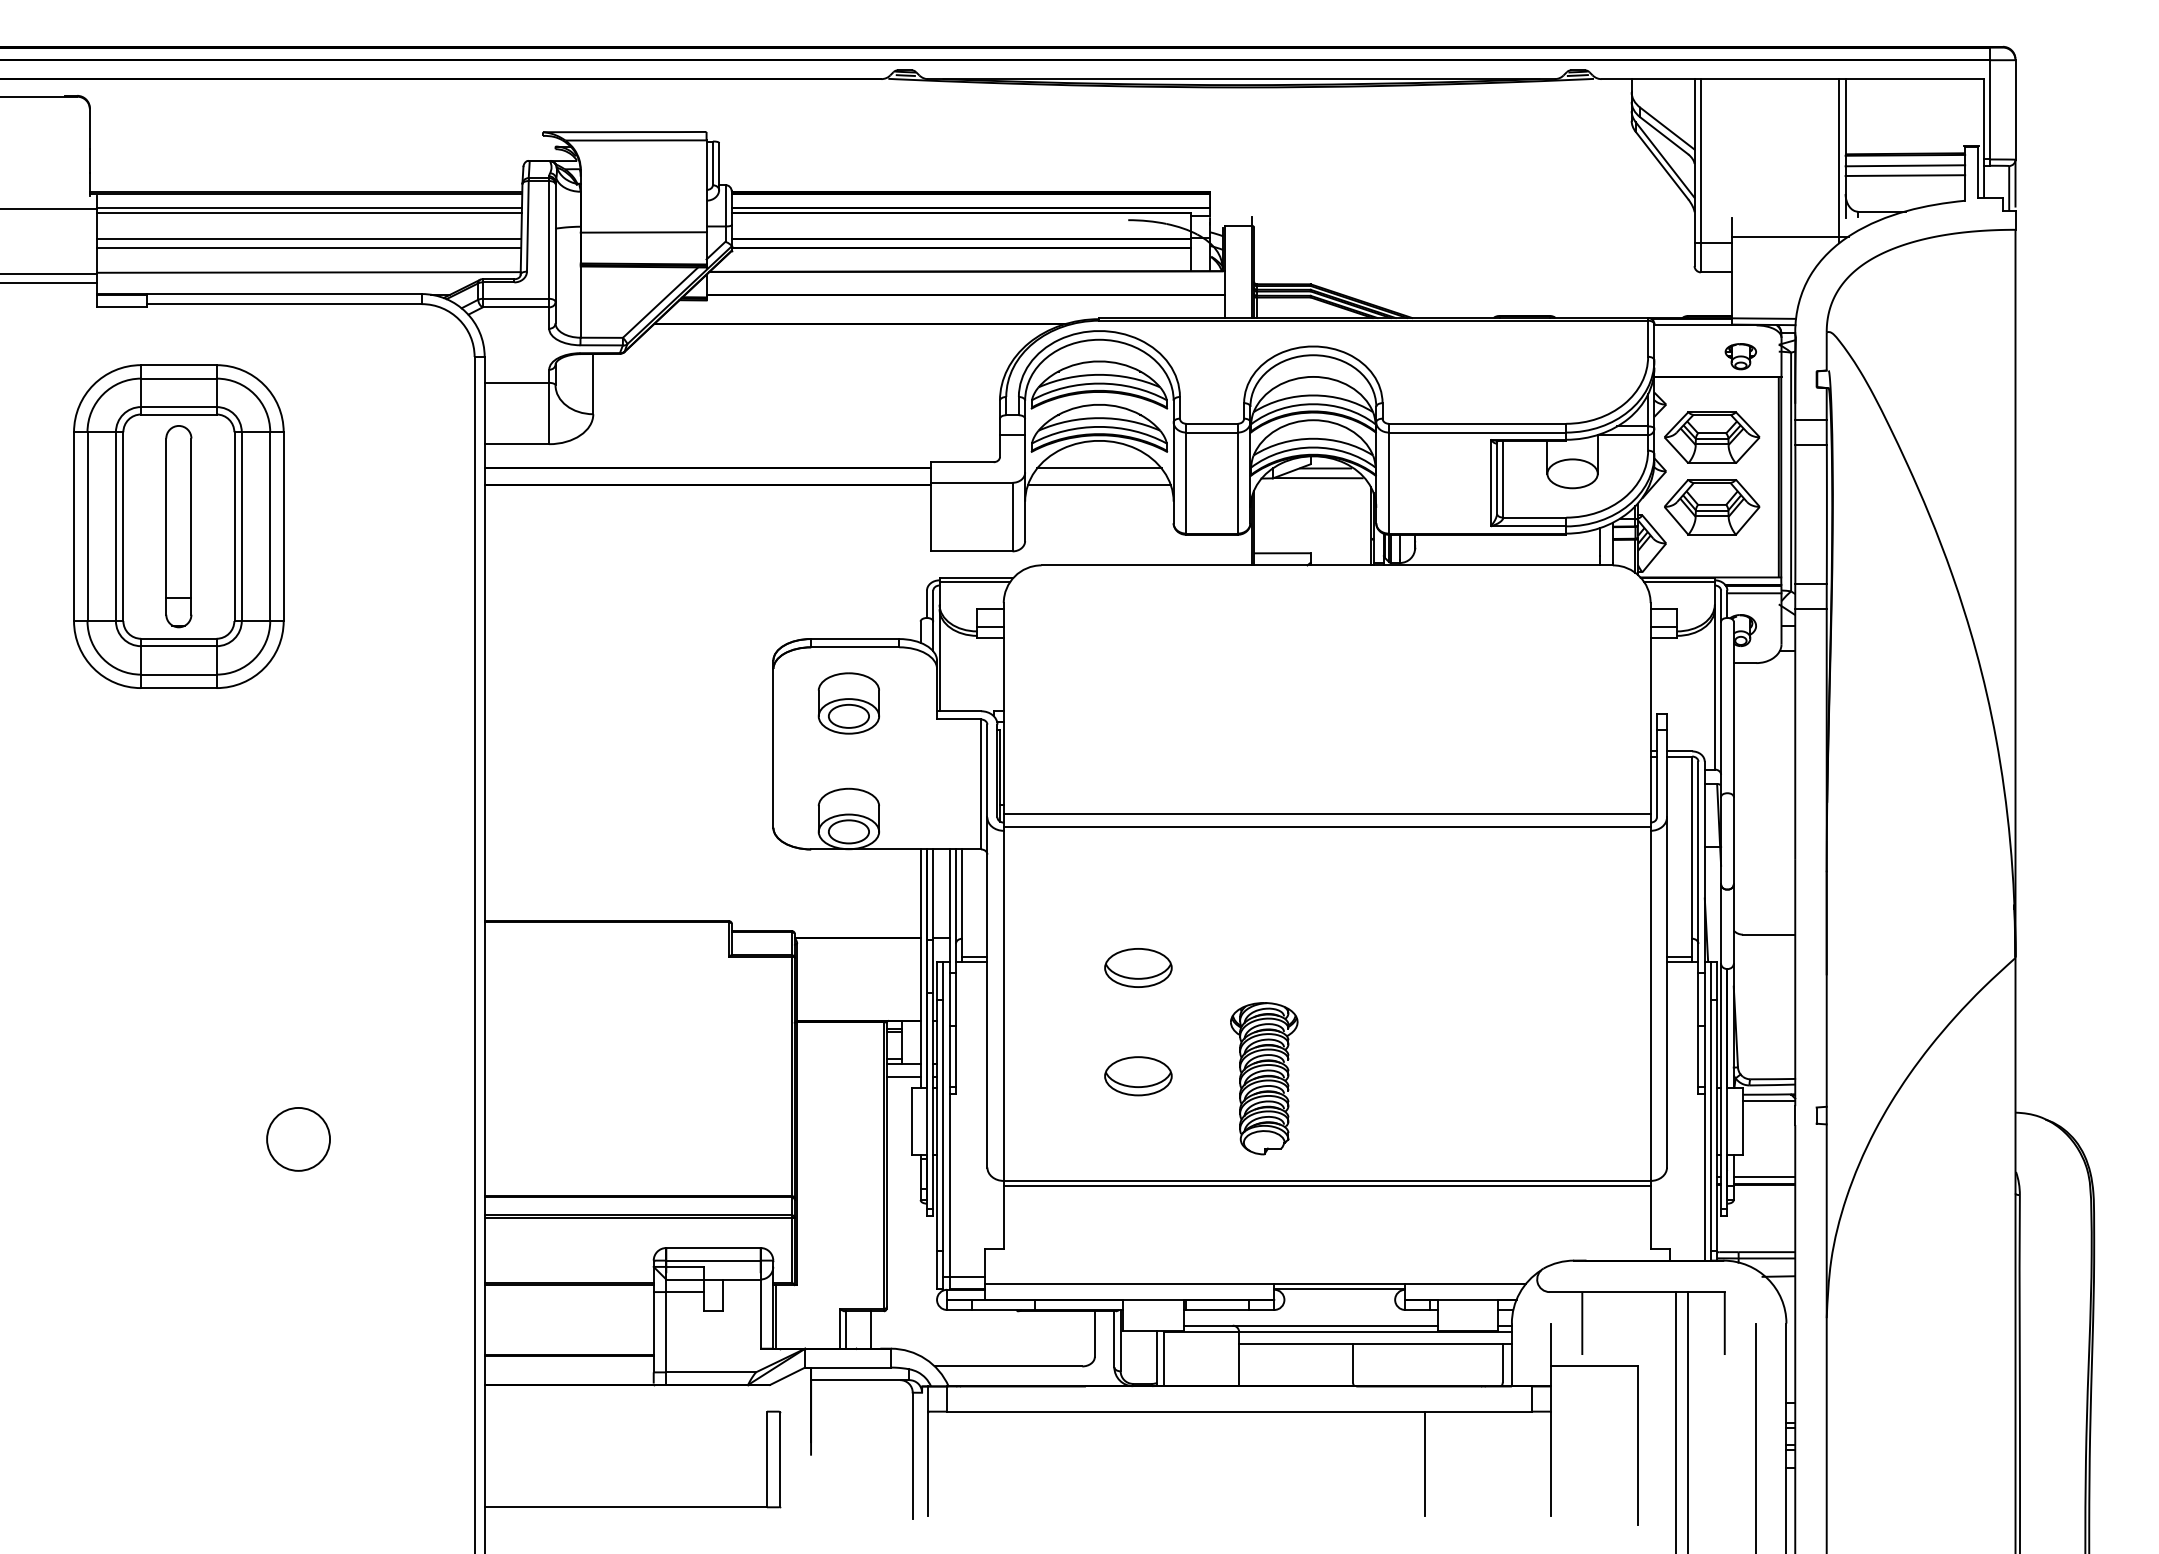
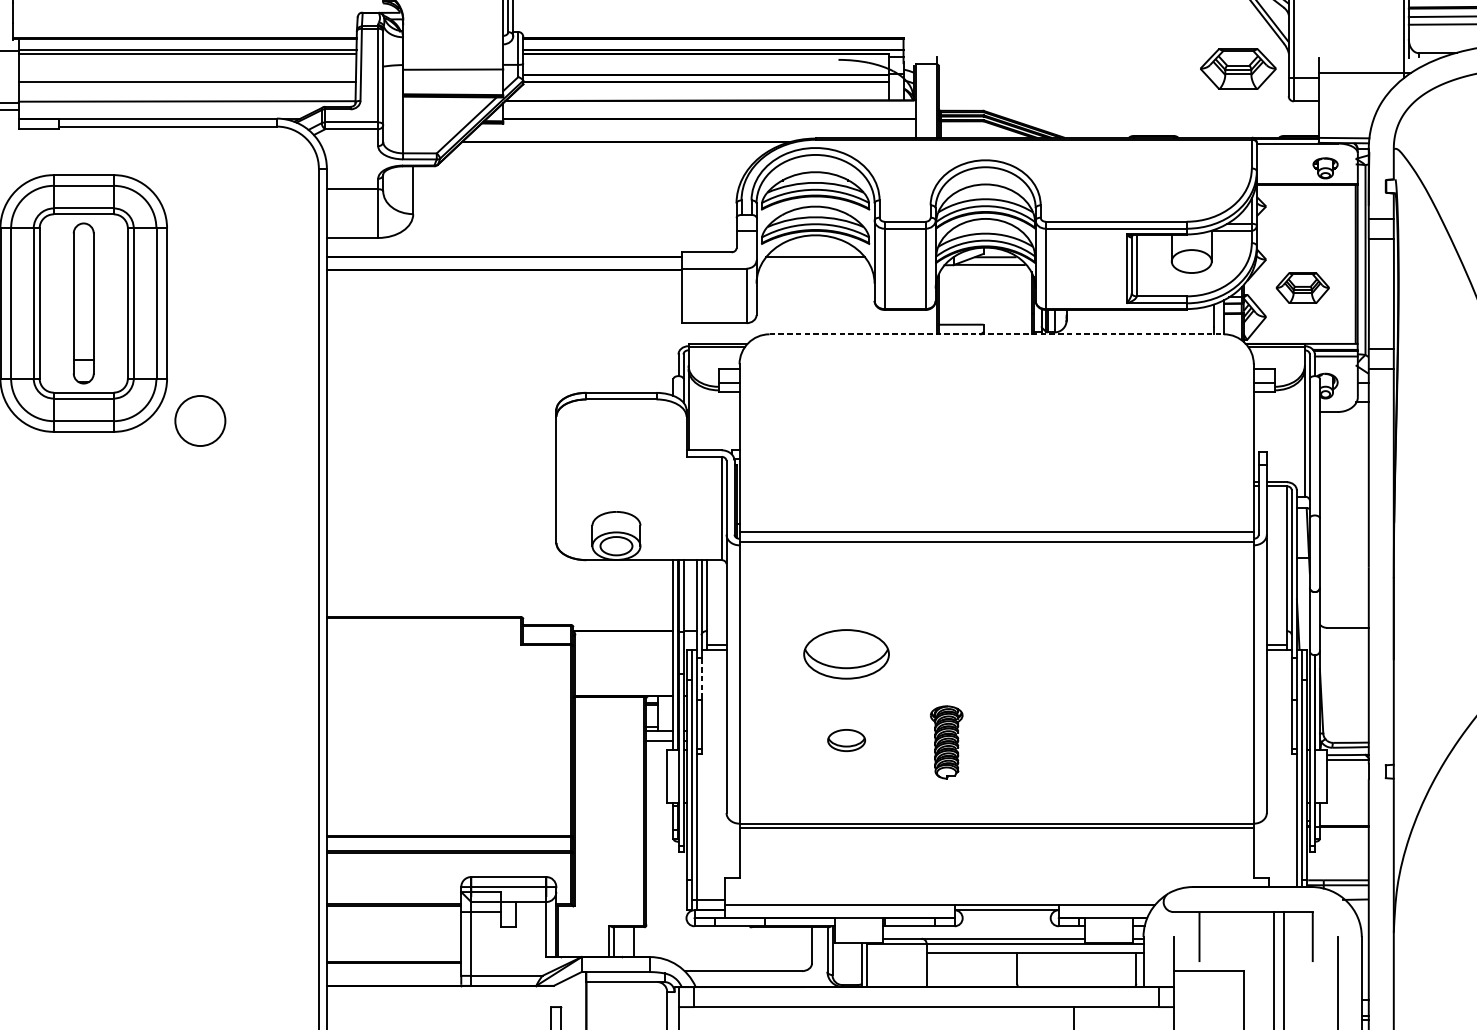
line: (309, 238) -> (187, 74), removed
part: (1712, 437) -> (1238, 68), moved
line: (1099, 484) -> (815, 270), removed
part: (1712, 507) -> (1302, 288), size x0.7
line: (1327, 565) -> (996, 334), solid -> dashed
part: (848, 703) -> (616, 444), removed
part: (1138, 967) -> (846, 653), size x1.6
line: (955, 999) -> (701, 679), solid -> dashed
part: (1138, 1076) -> (846, 740), size x0.7
part: (1264, 1078) -> (946, 742), size x0.6
circle: (298, 1139) -> (200, 421), moved
line: (1764, 1177) -> (1344, 820), removed

